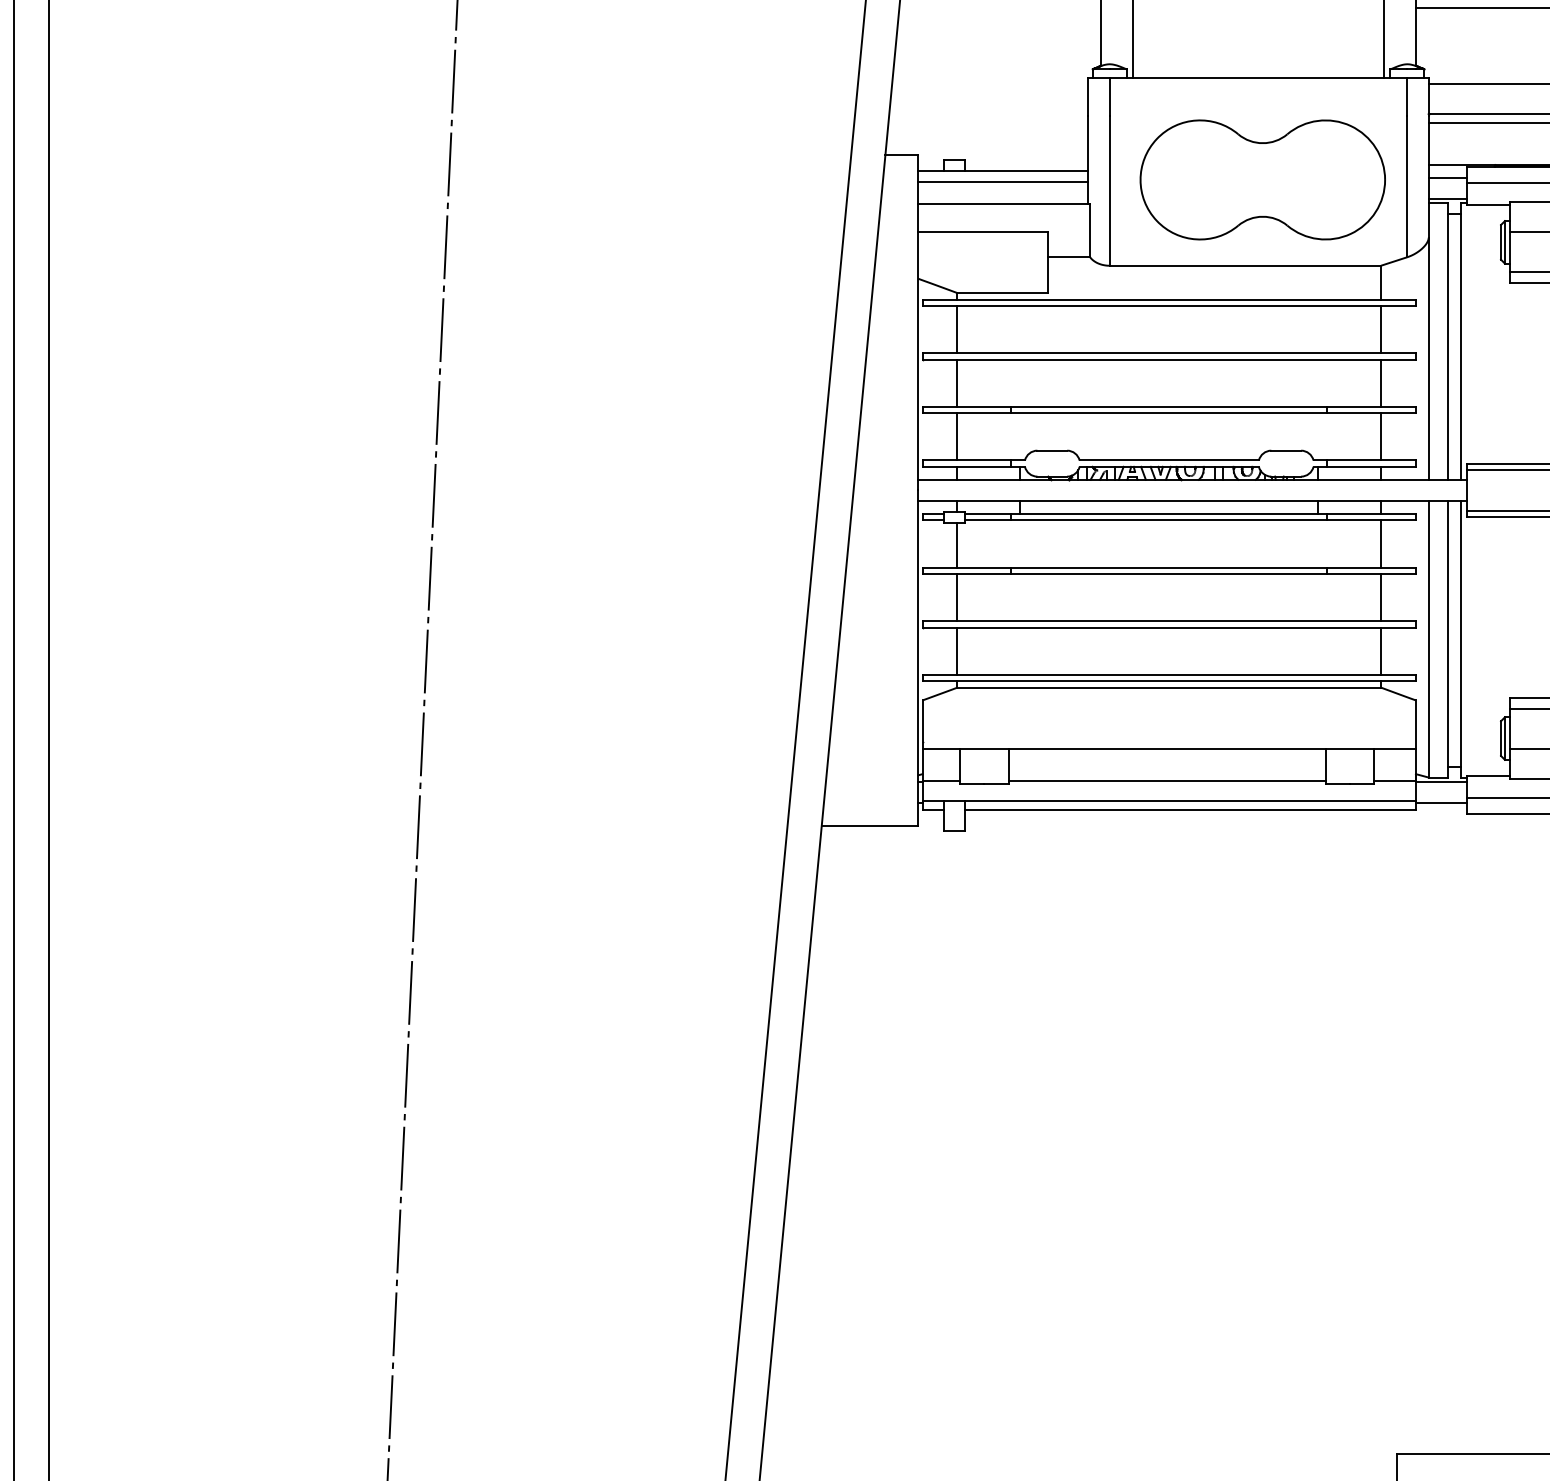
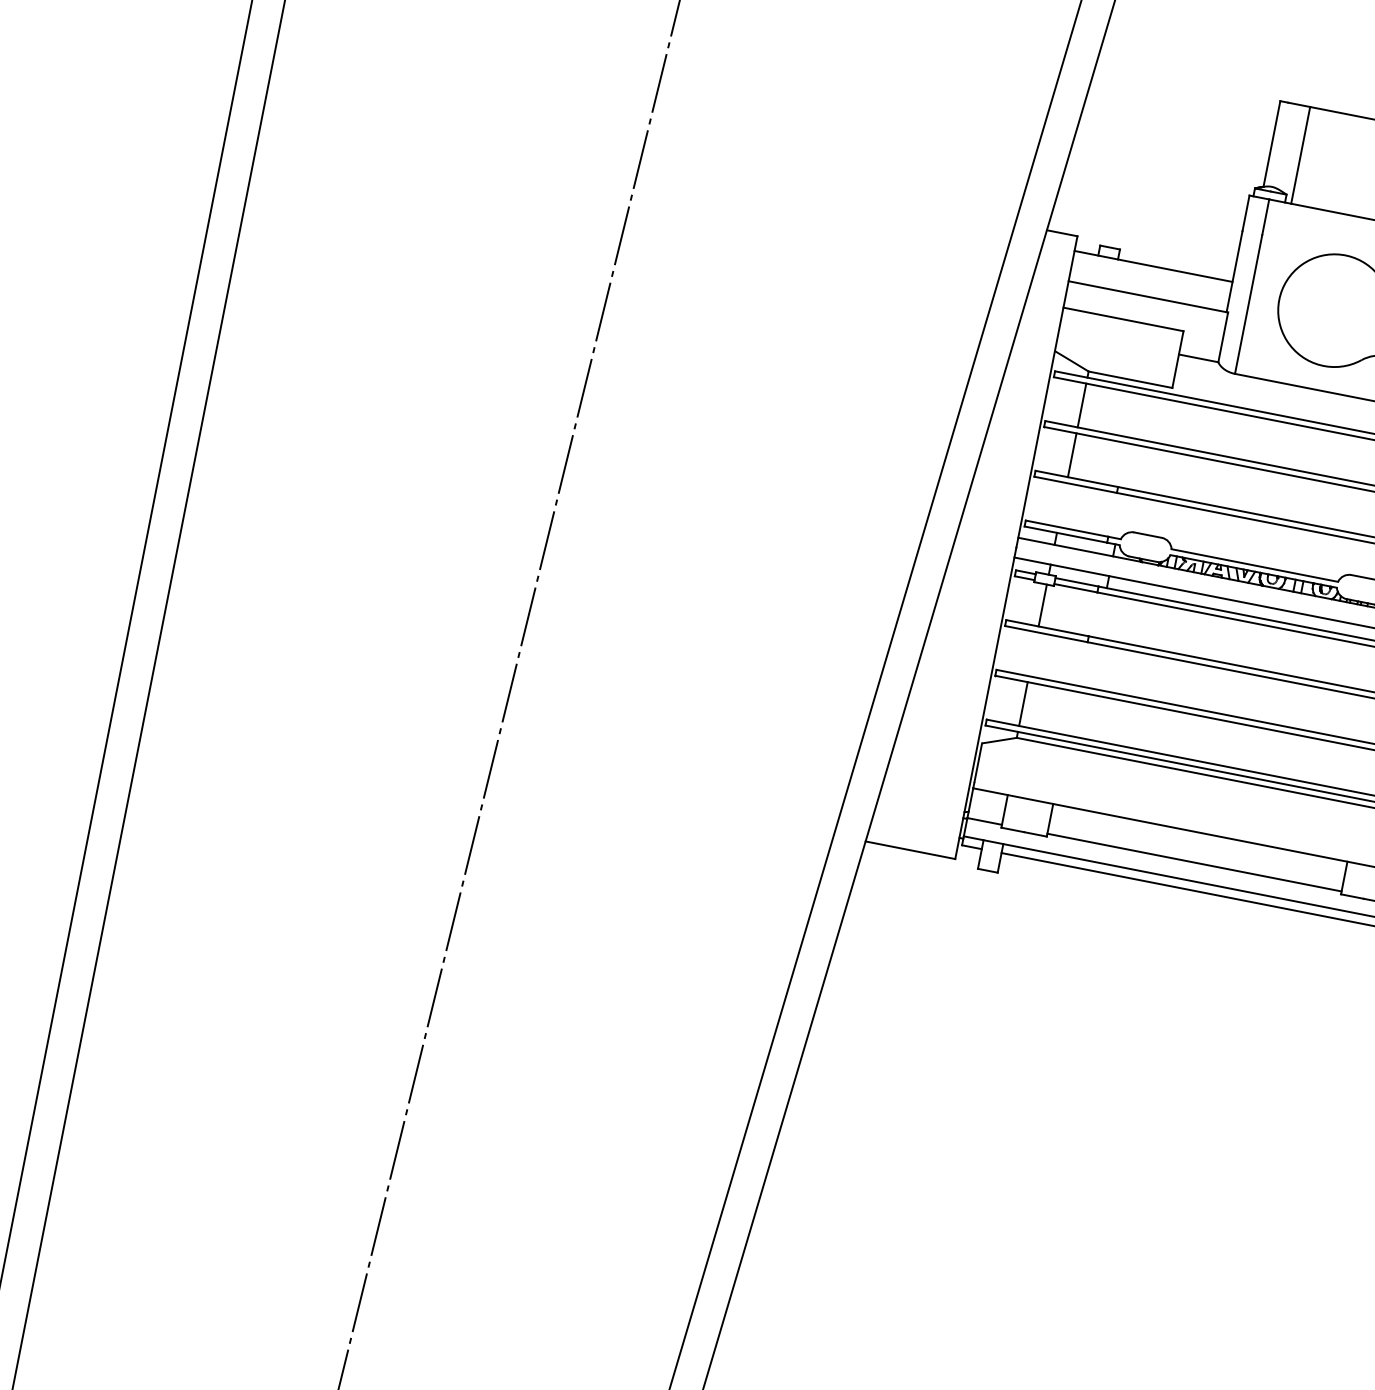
line: (1003, 181) -> (1151, 276), removed
line: (957, 436) -> (1062, 504), removed
line: (957, 597) -> (1033, 654), removed

